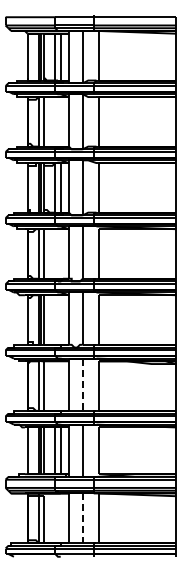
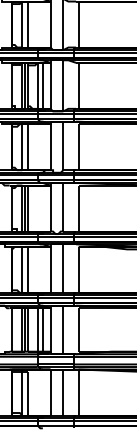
line: (82, 385) -> (63, 269), dashed -> solid
line: (82, 518) -> (63, 392), dashed -> solid

